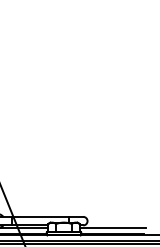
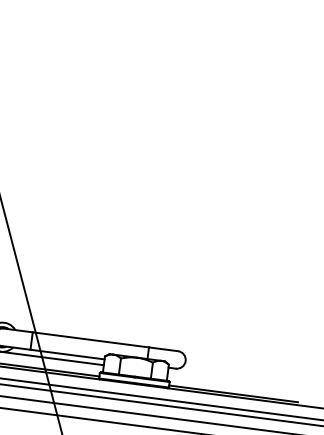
line: (112, 228) -> (234, 382), removed

